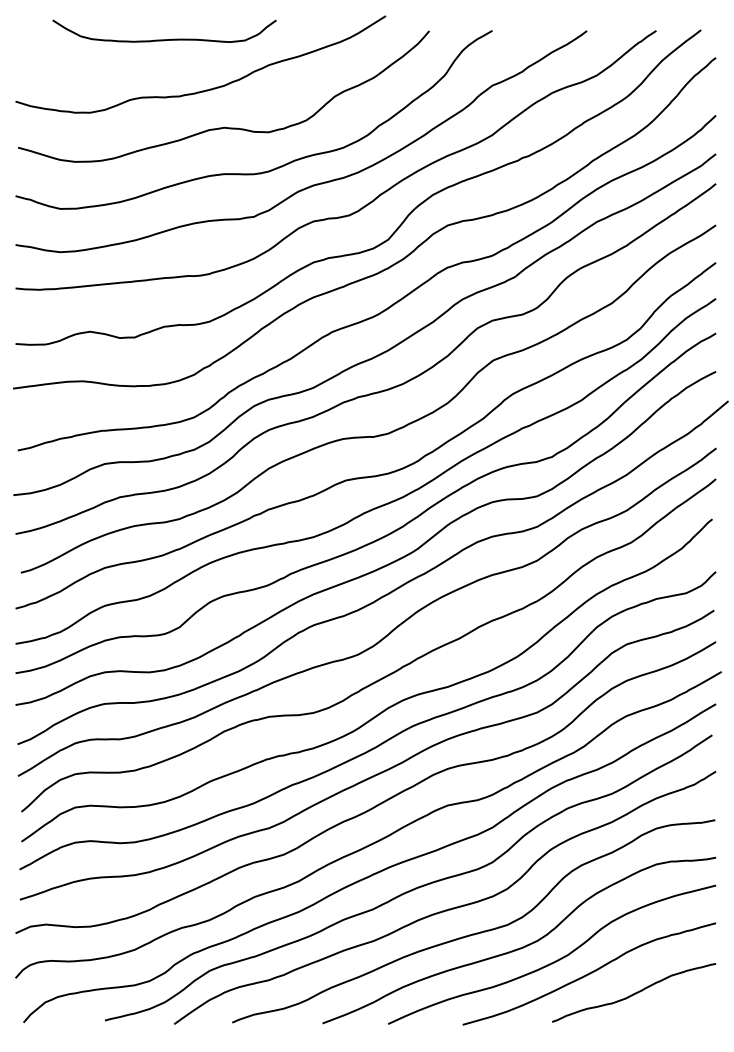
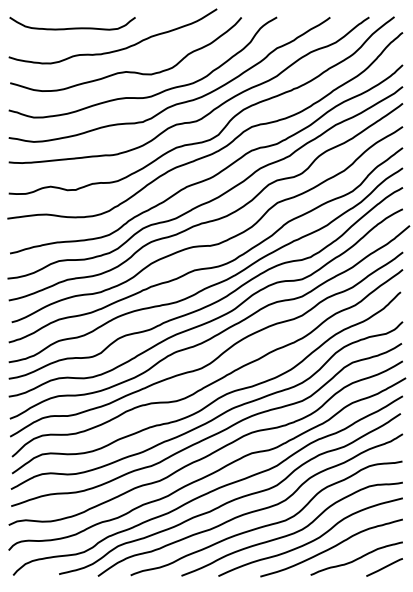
curve: (164, 38) -> (72, 27), moved
line: (683, 1008) -> (384, 567), added

